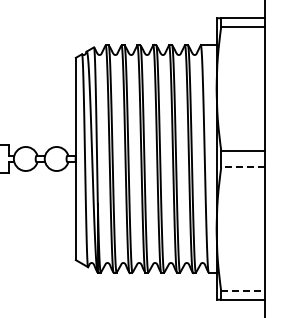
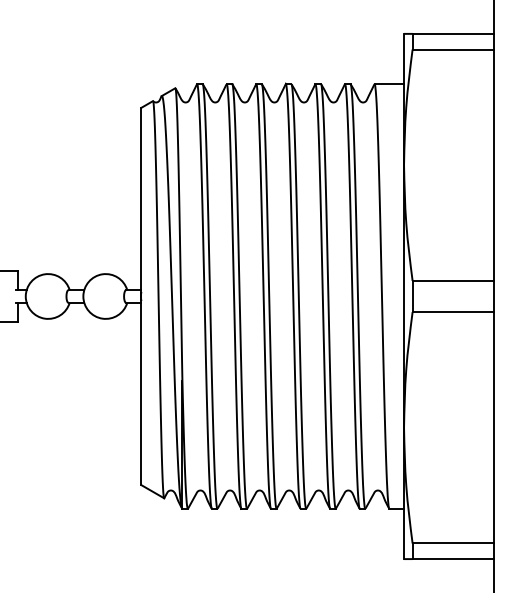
line: (242, 167) -> (452, 312), dashed -> solid
line: (242, 291) -> (452, 543), dashed -> solid

